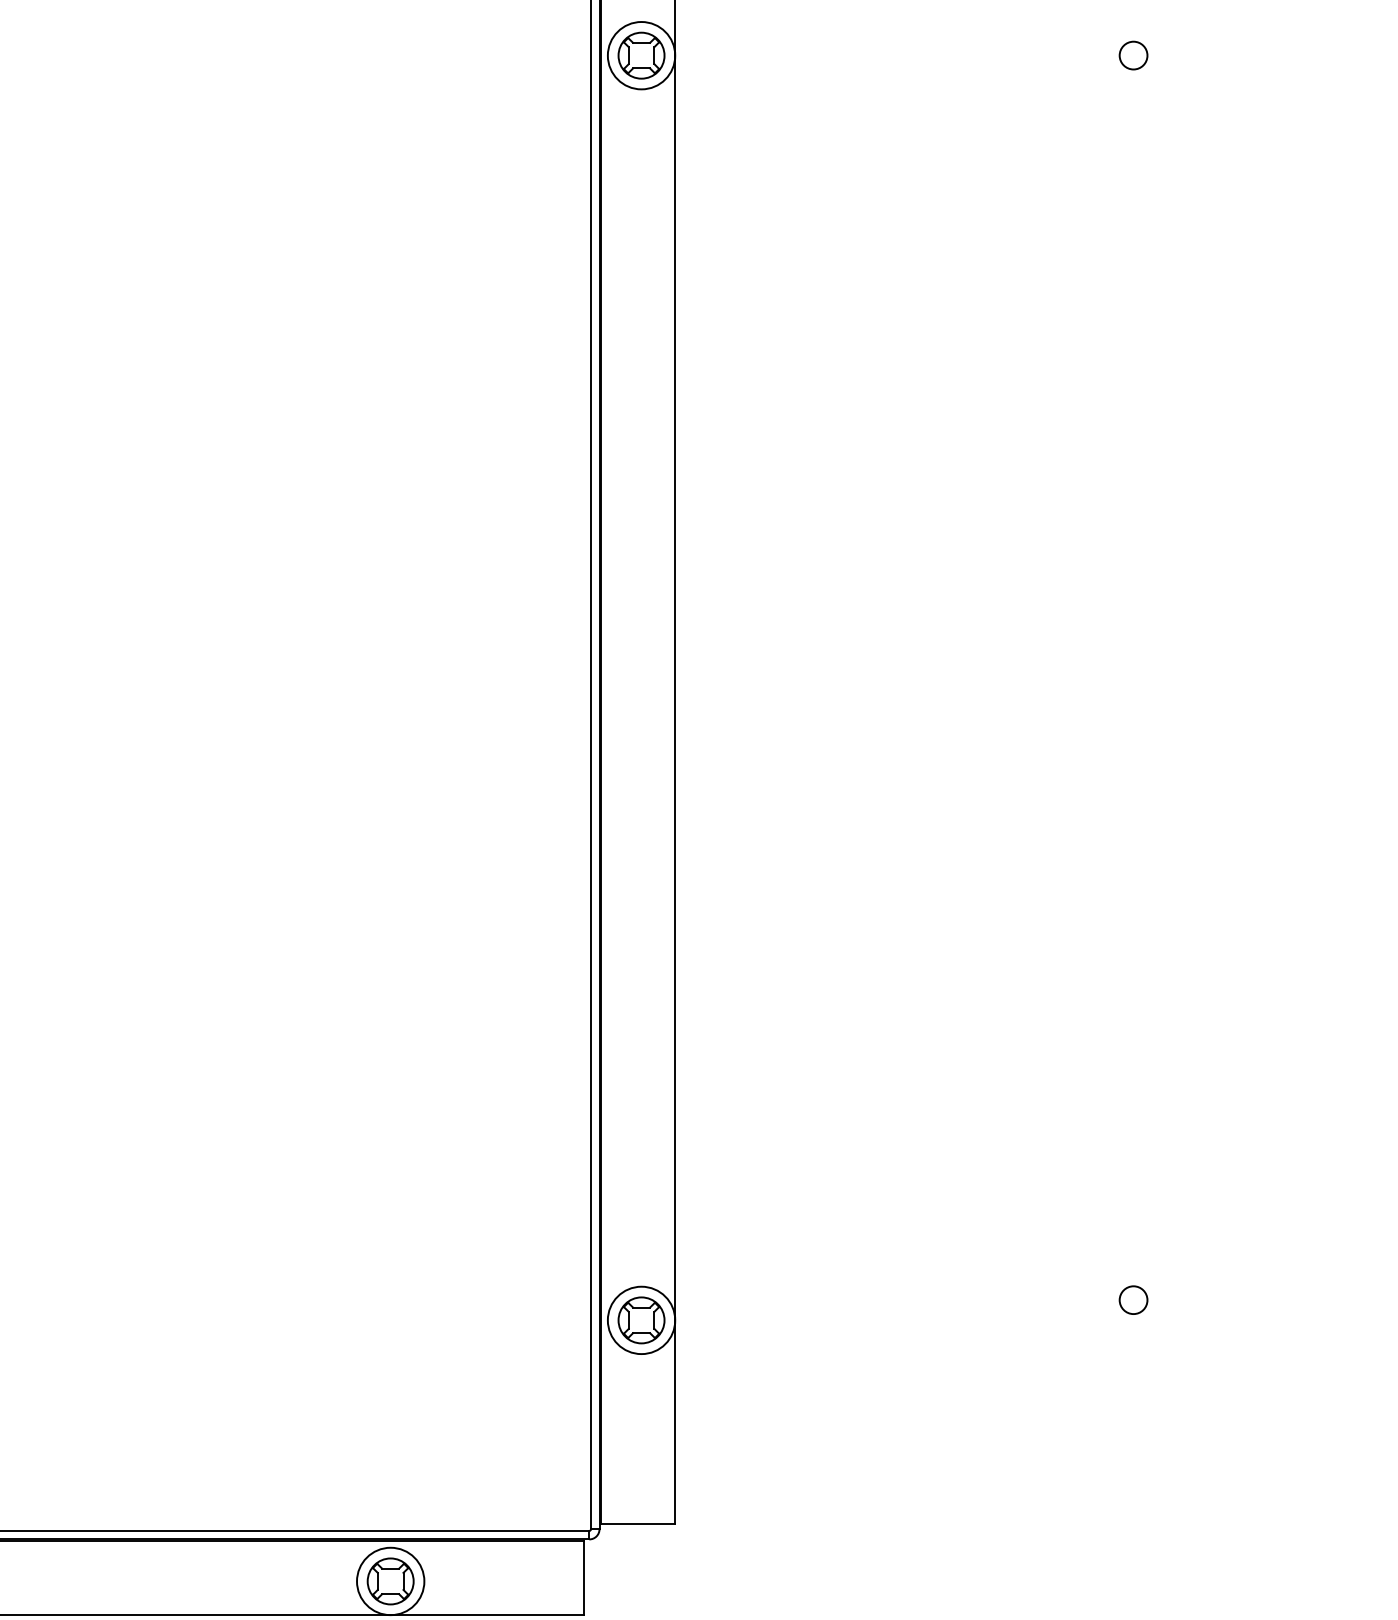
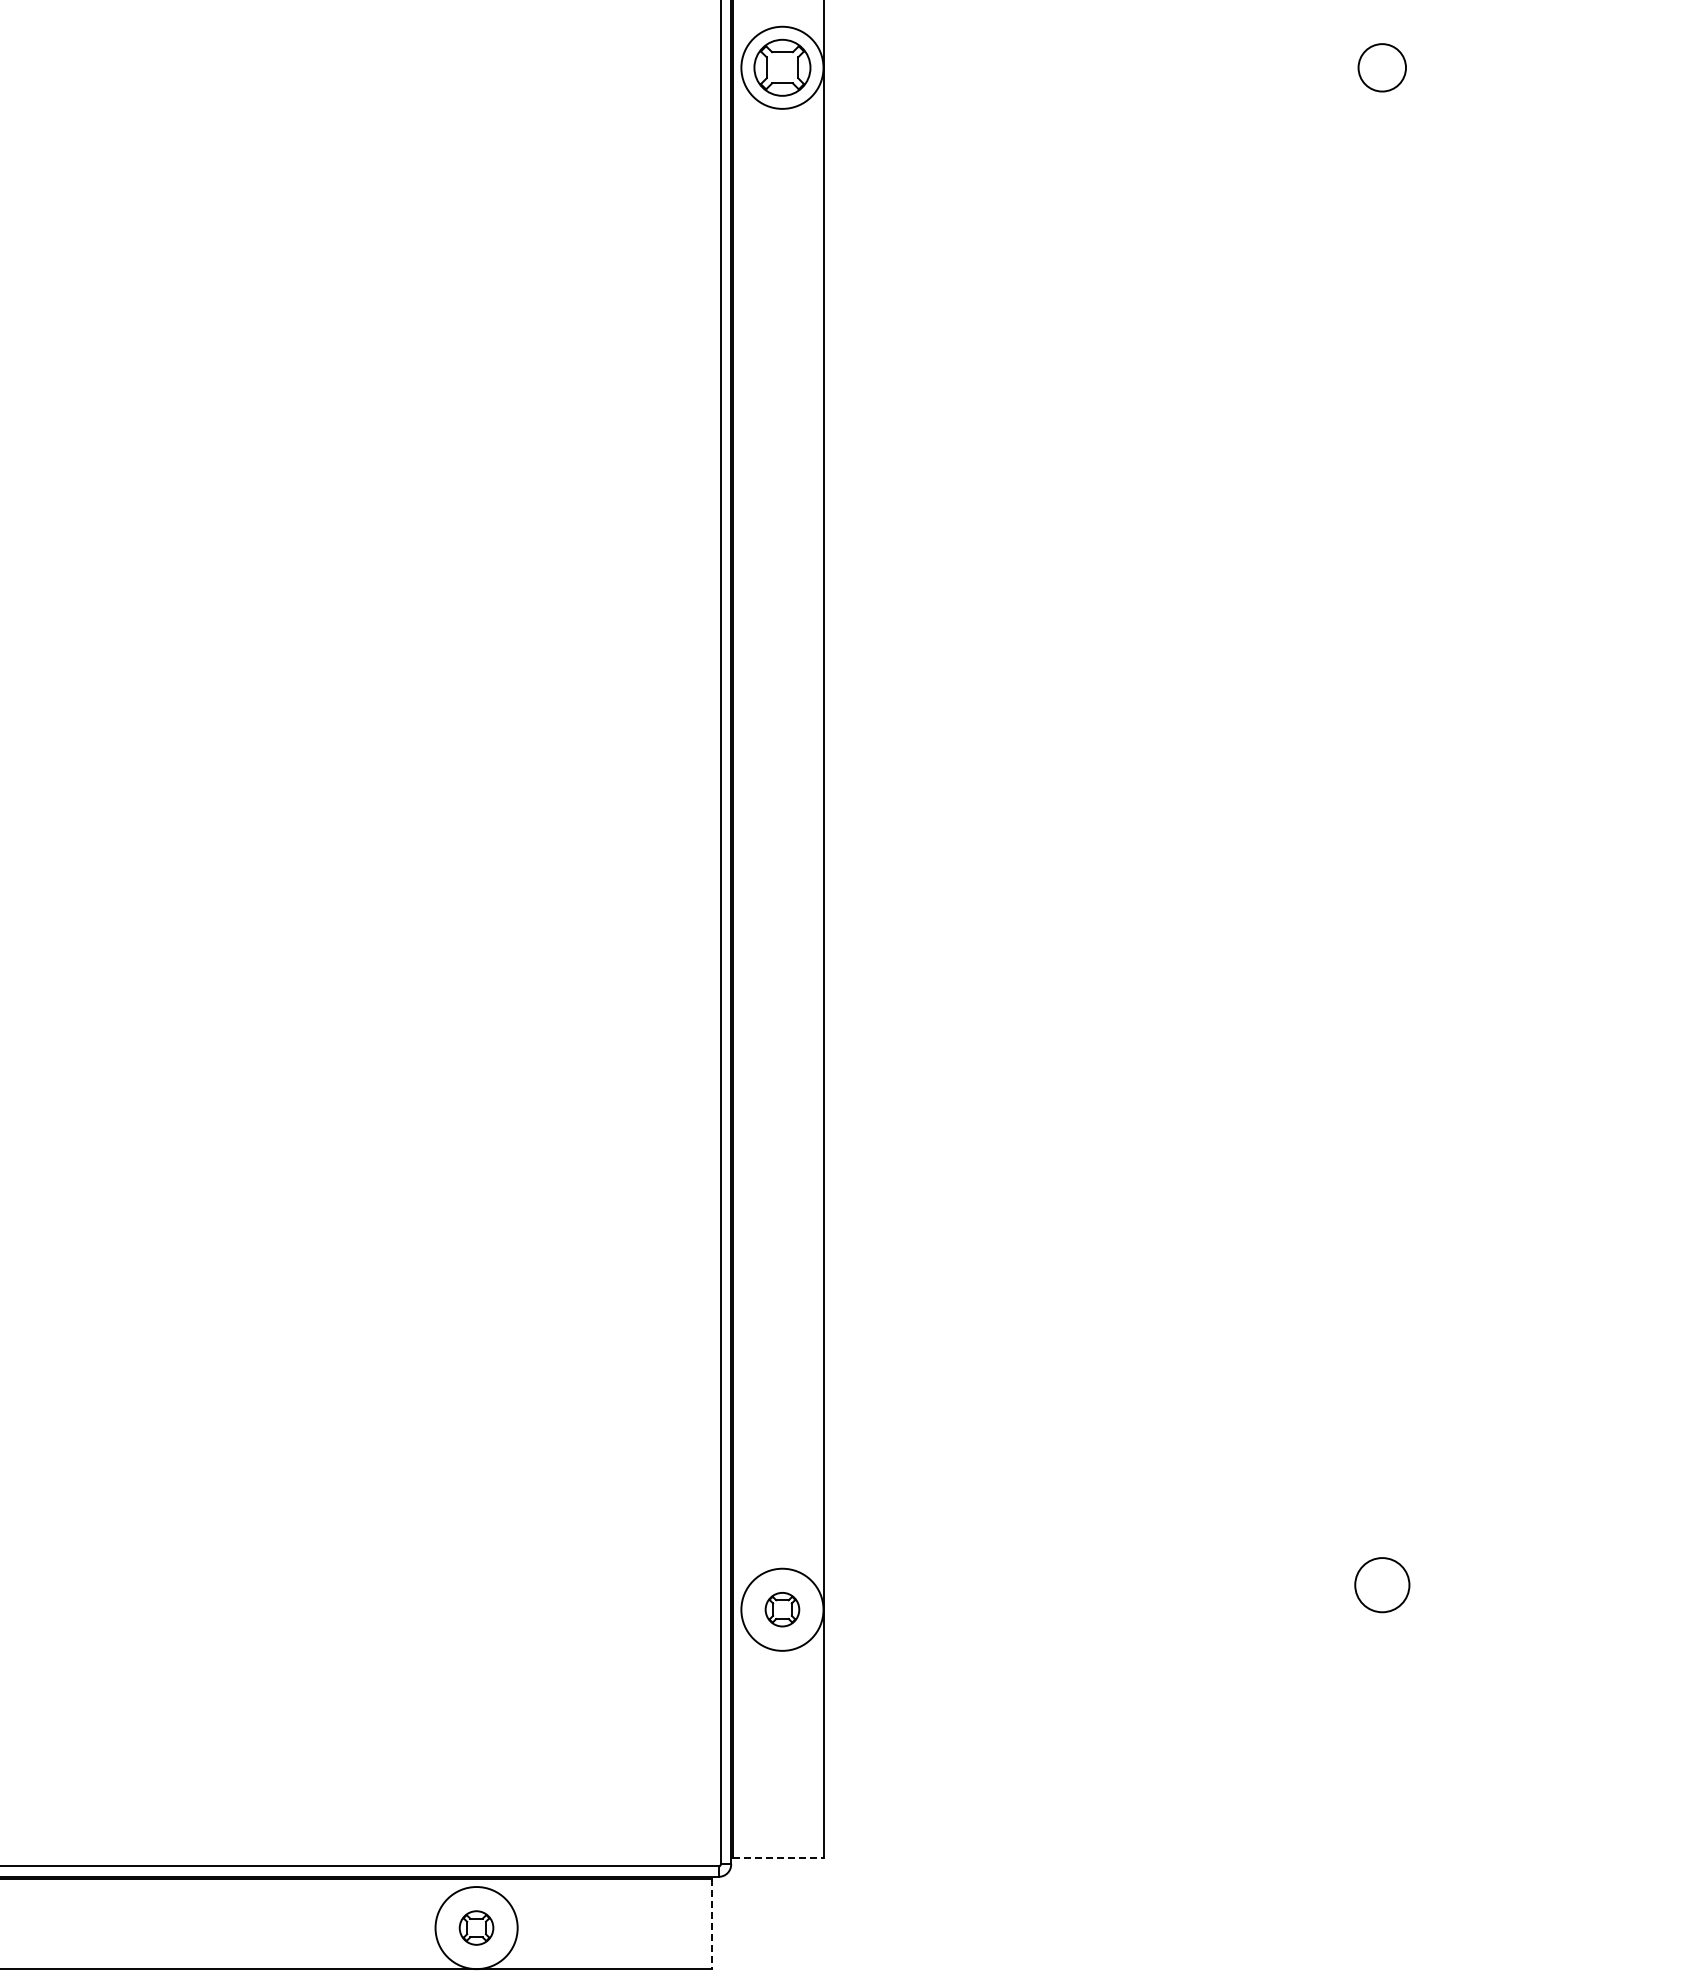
circle: (1133, 55) -> (1382, 67), size x1.4
circle: (1133, 1300) -> (1382, 1585), size x1.6
part: (641, 1320) -> (782, 1609), size x0.6
line: (638, 1523) -> (778, 1857), solid -> dashed
line: (584, 1578) -> (712, 1924), solid -> dashed
part: (390, 1580) -> (476, 1927), size x0.6

